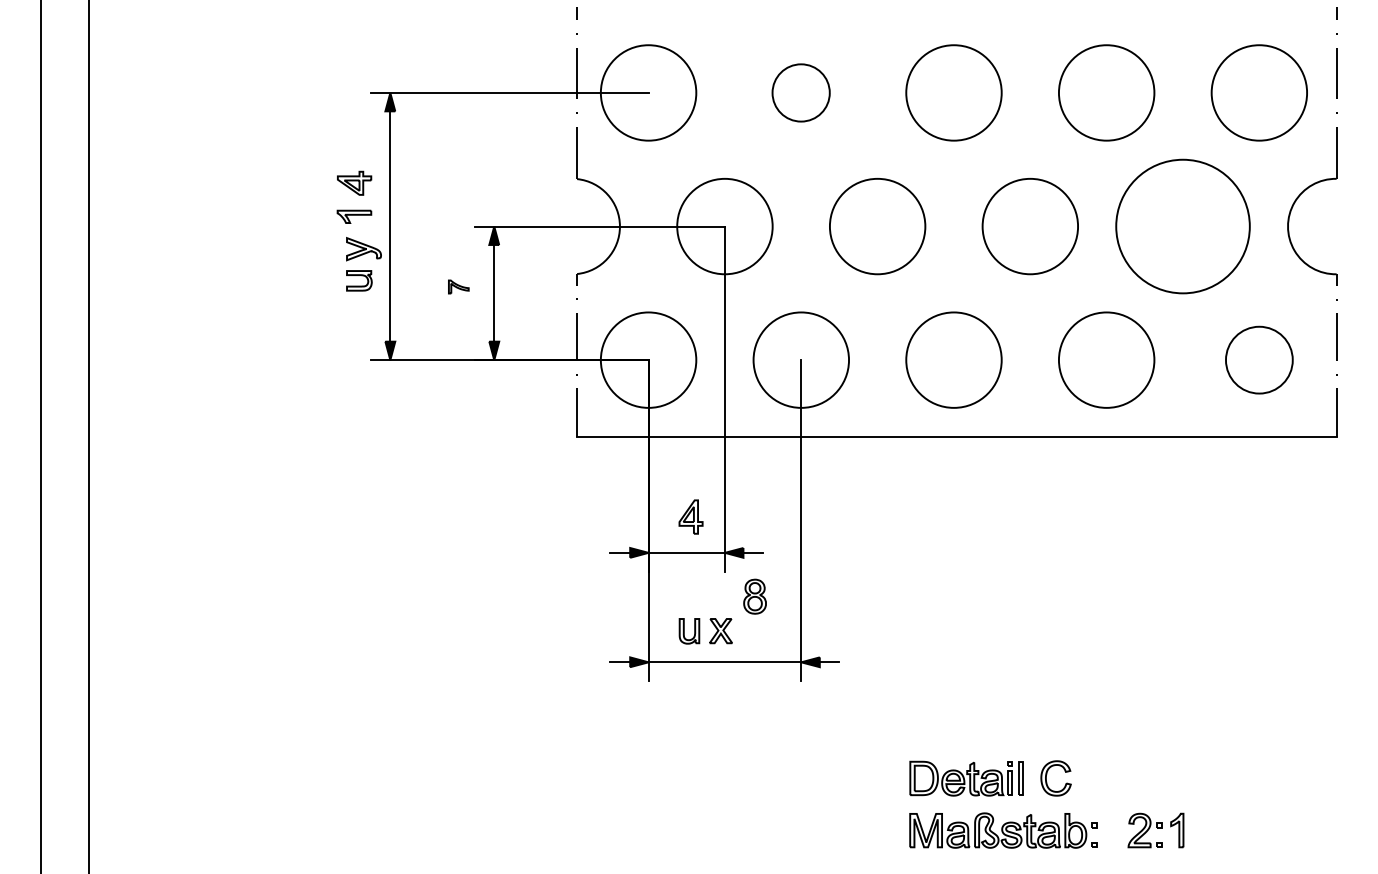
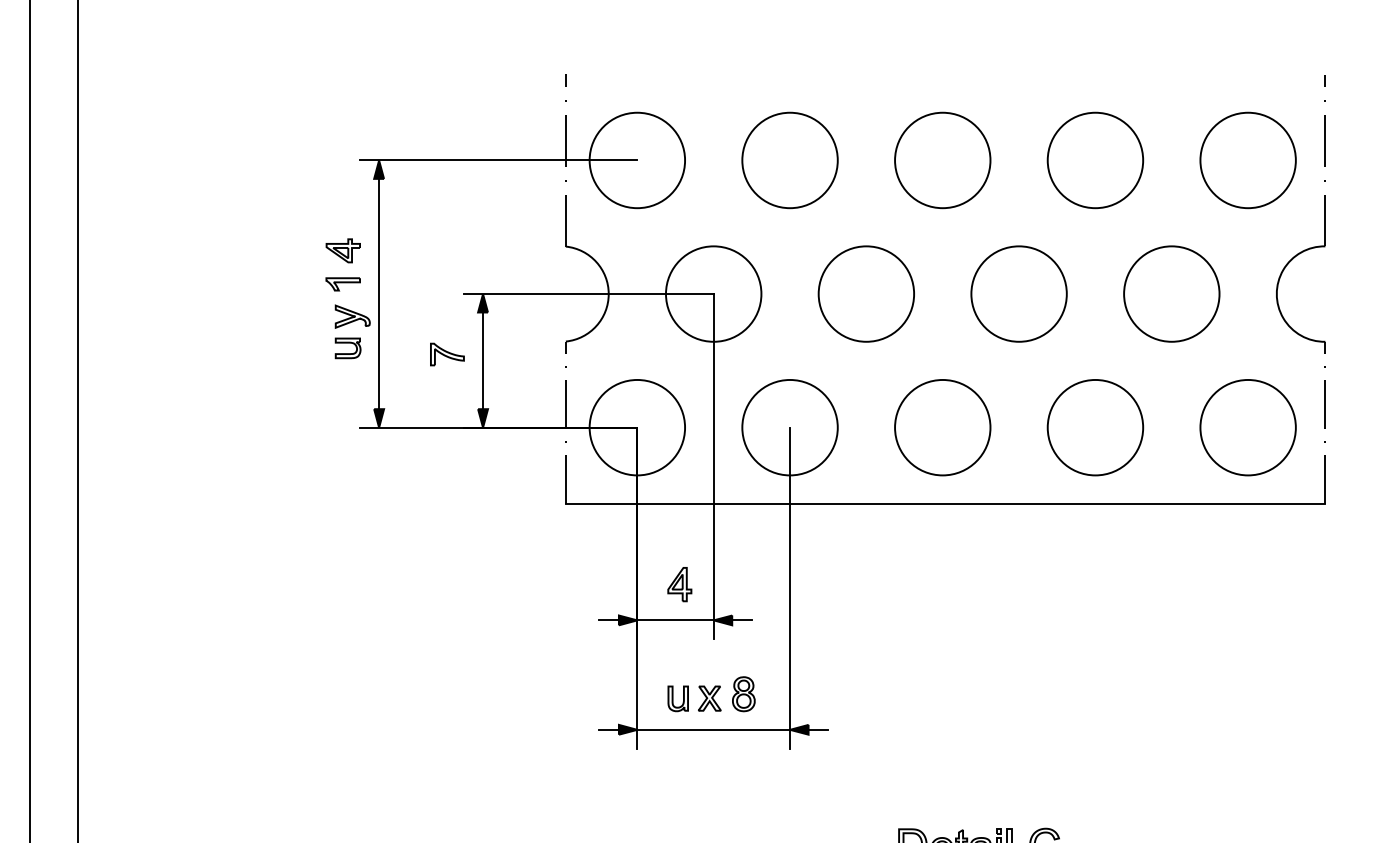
circle: (800, 92) -> (789, 160), size x1.67
circle: (1182, 226) -> (1171, 294), size x0.71
part: (458, 286) -> (447, 354), size x1.67
circle: (1259, 359) -> (1248, 427), size x1.43
part: (754, 596) -> (743, 694), moved

